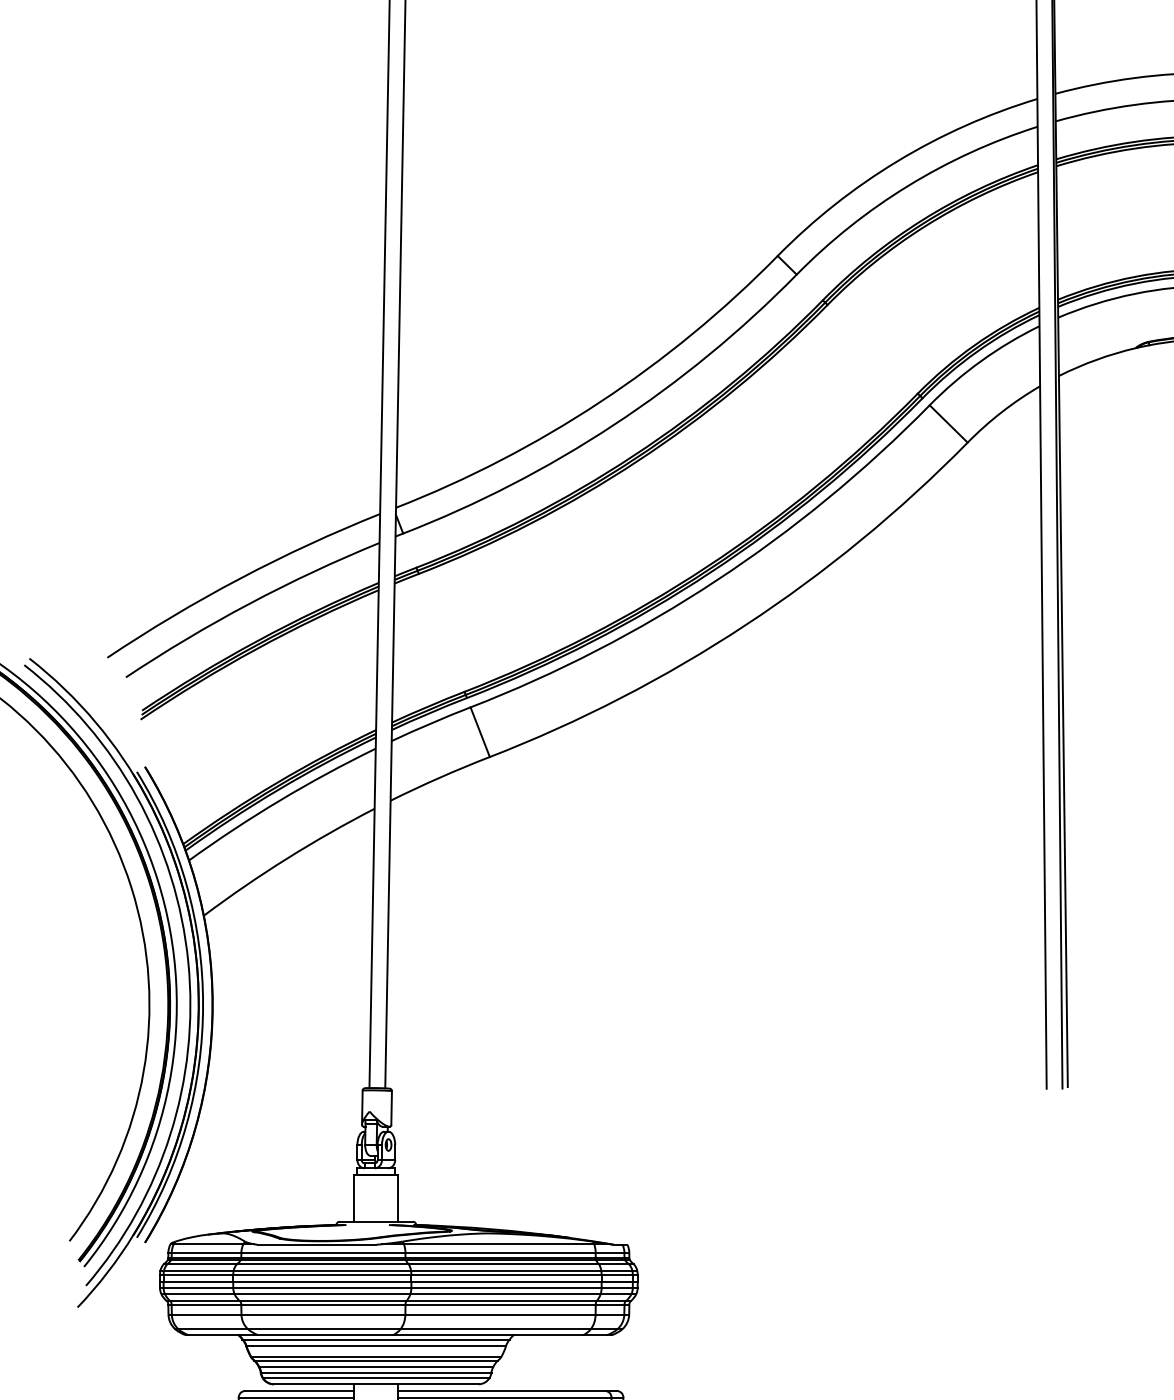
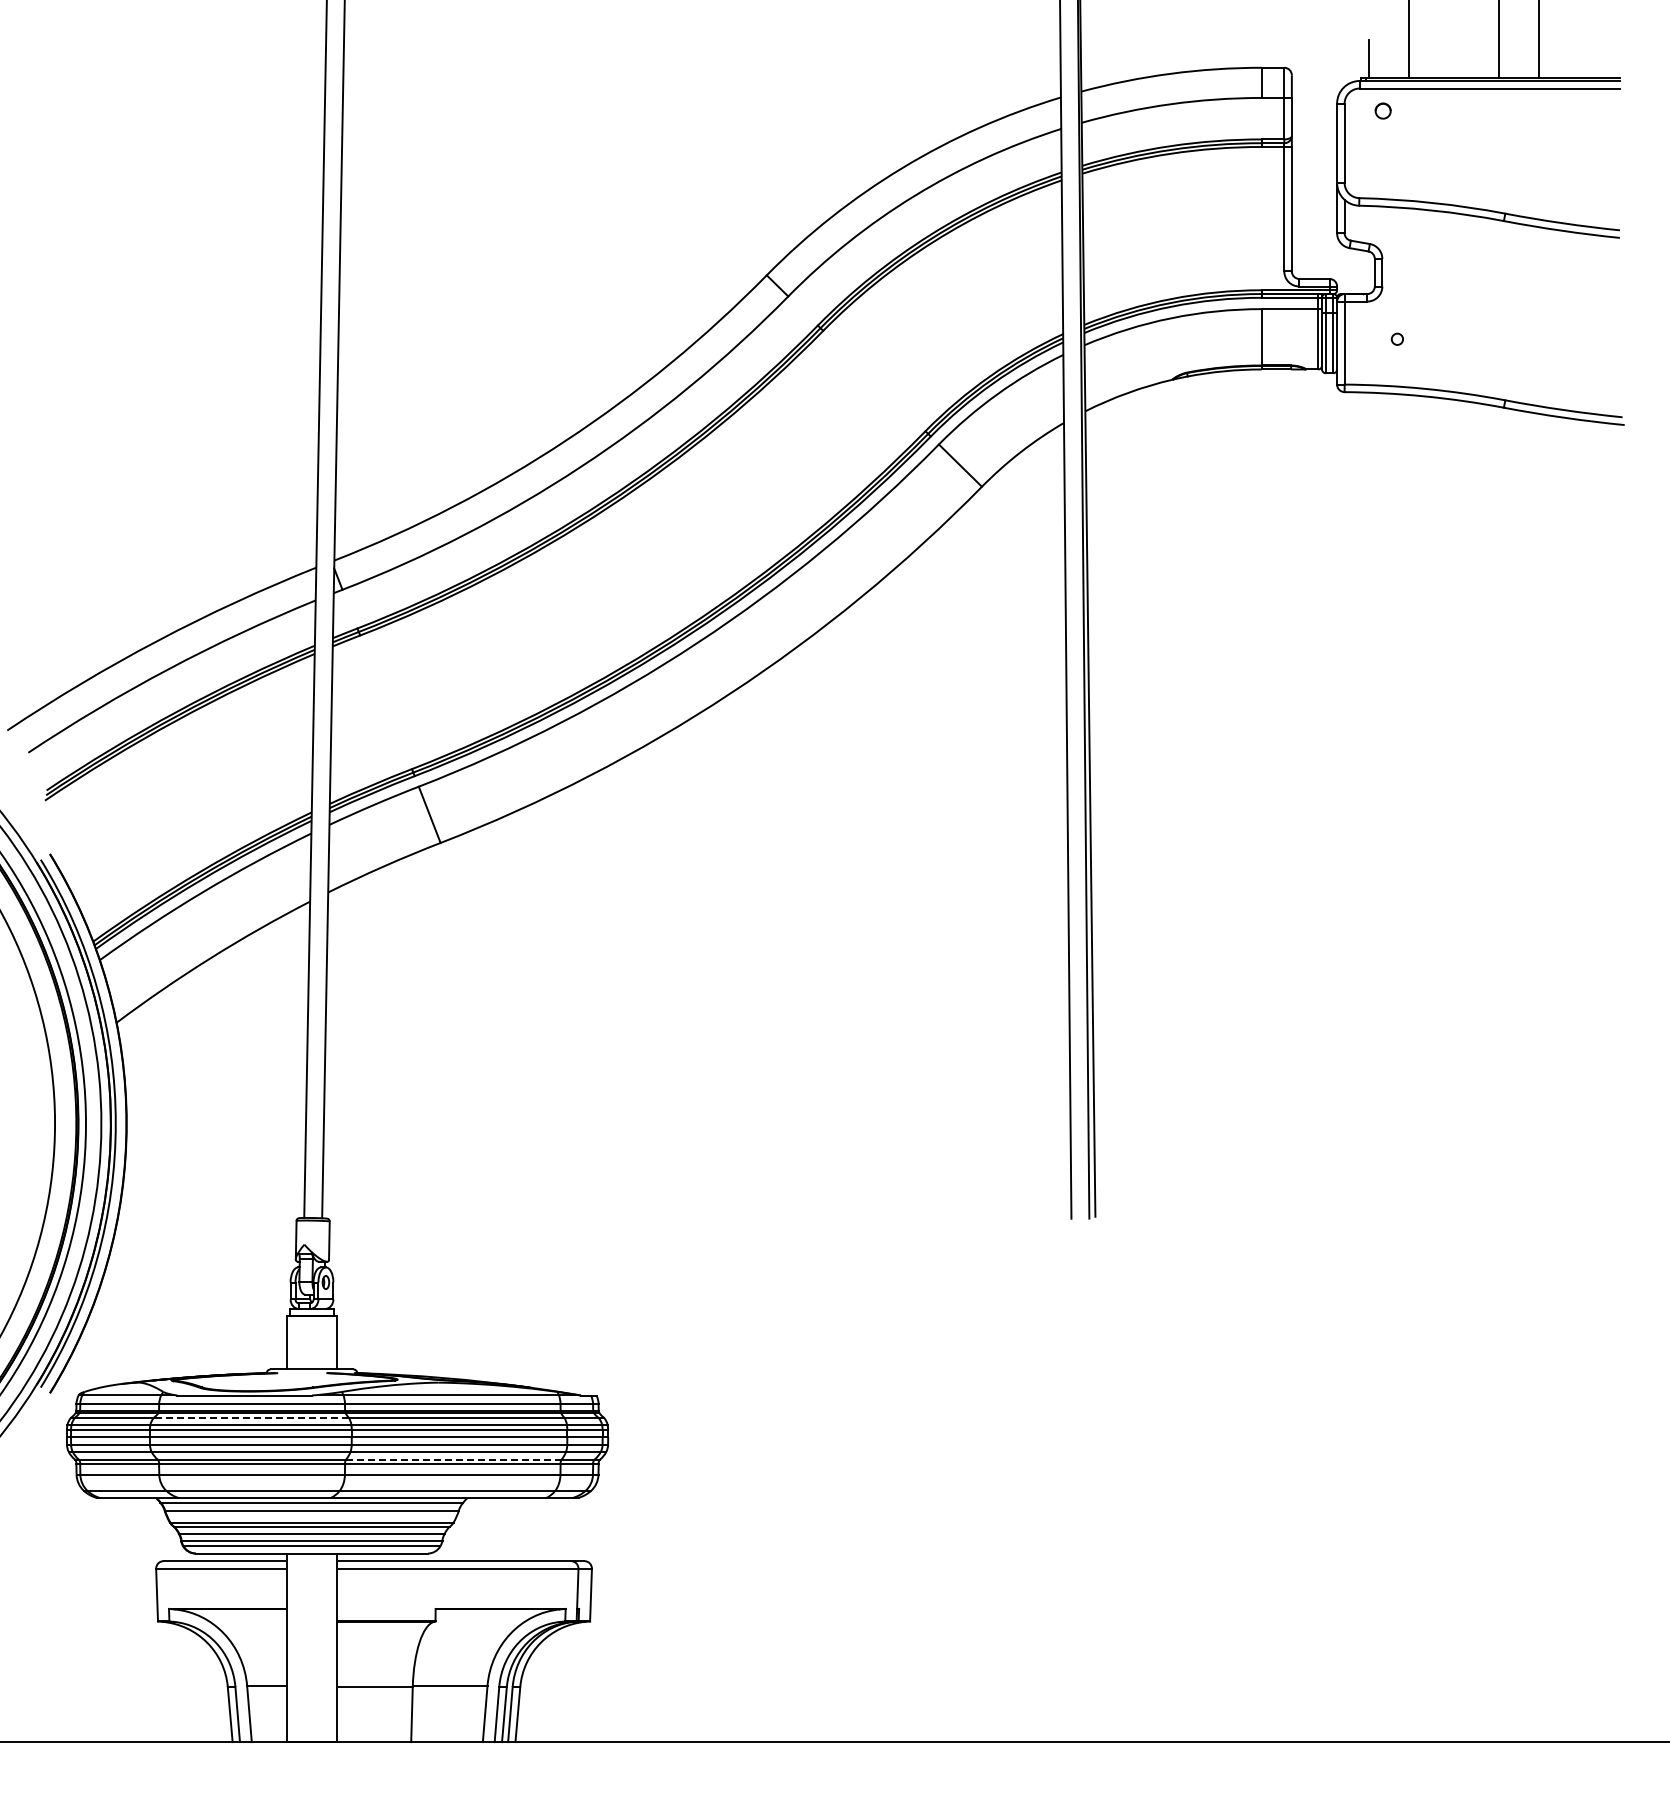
line: (322, 1264) -> (250, 1417), solid -> dashed
line: (501, 1301) -> (453, 1459), solid -> dashed

